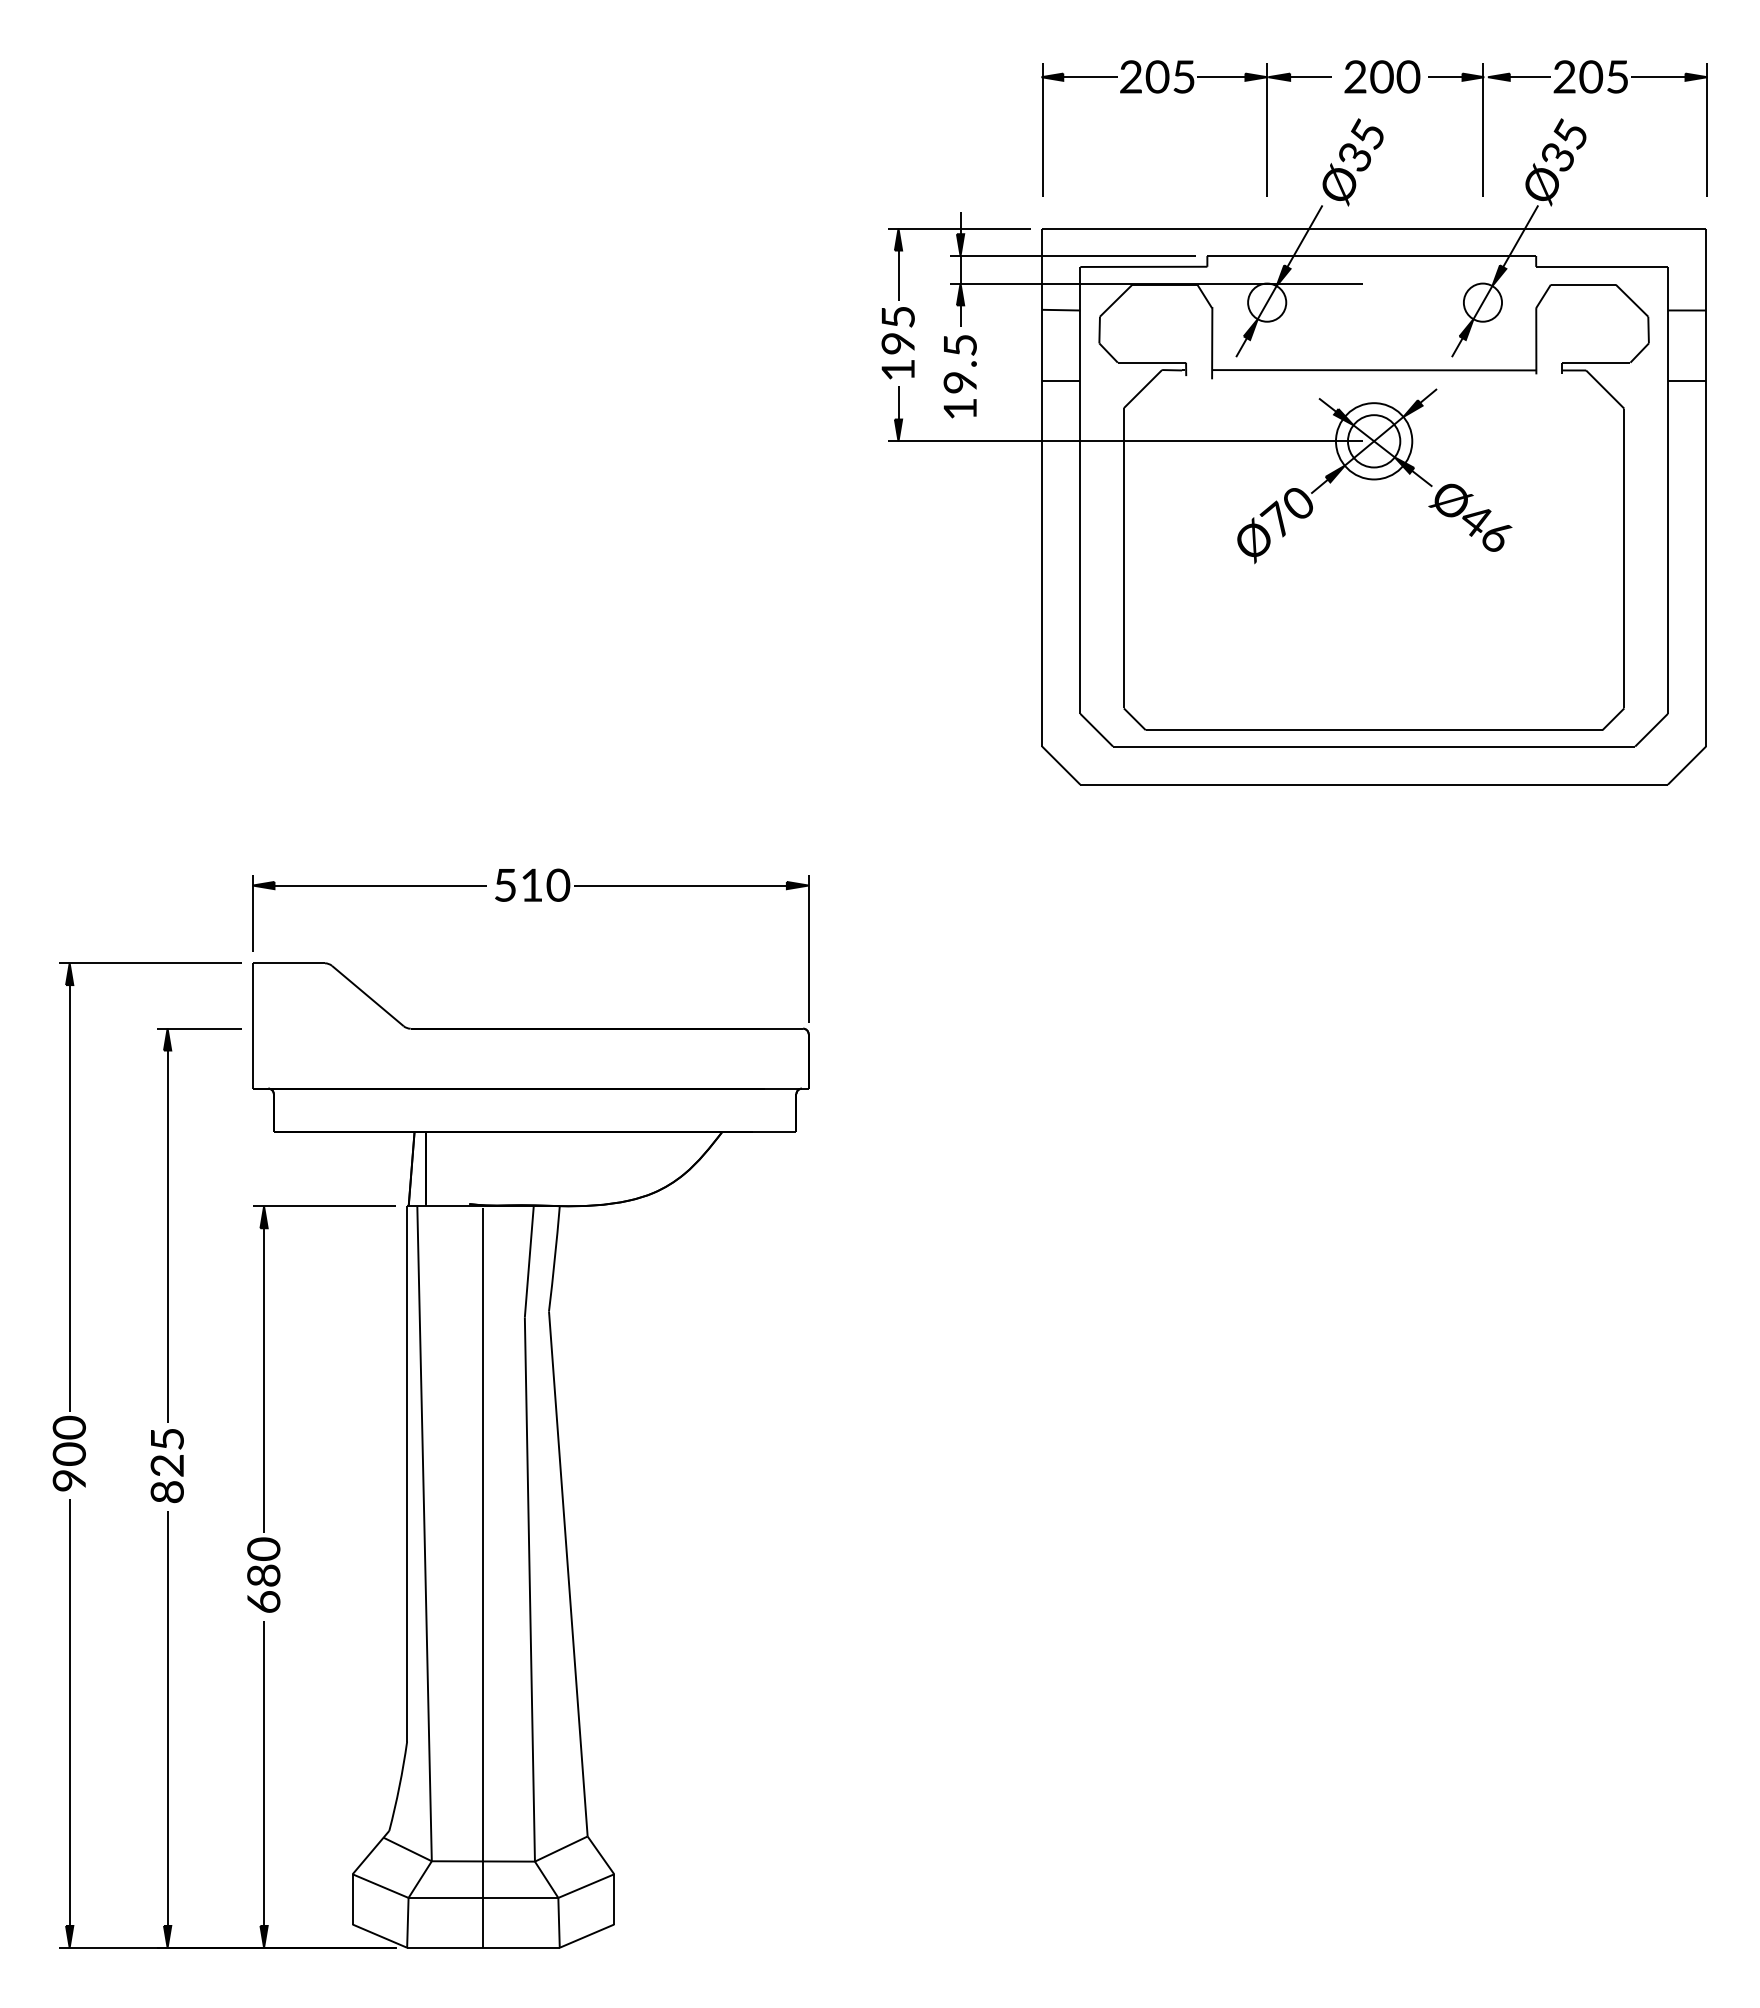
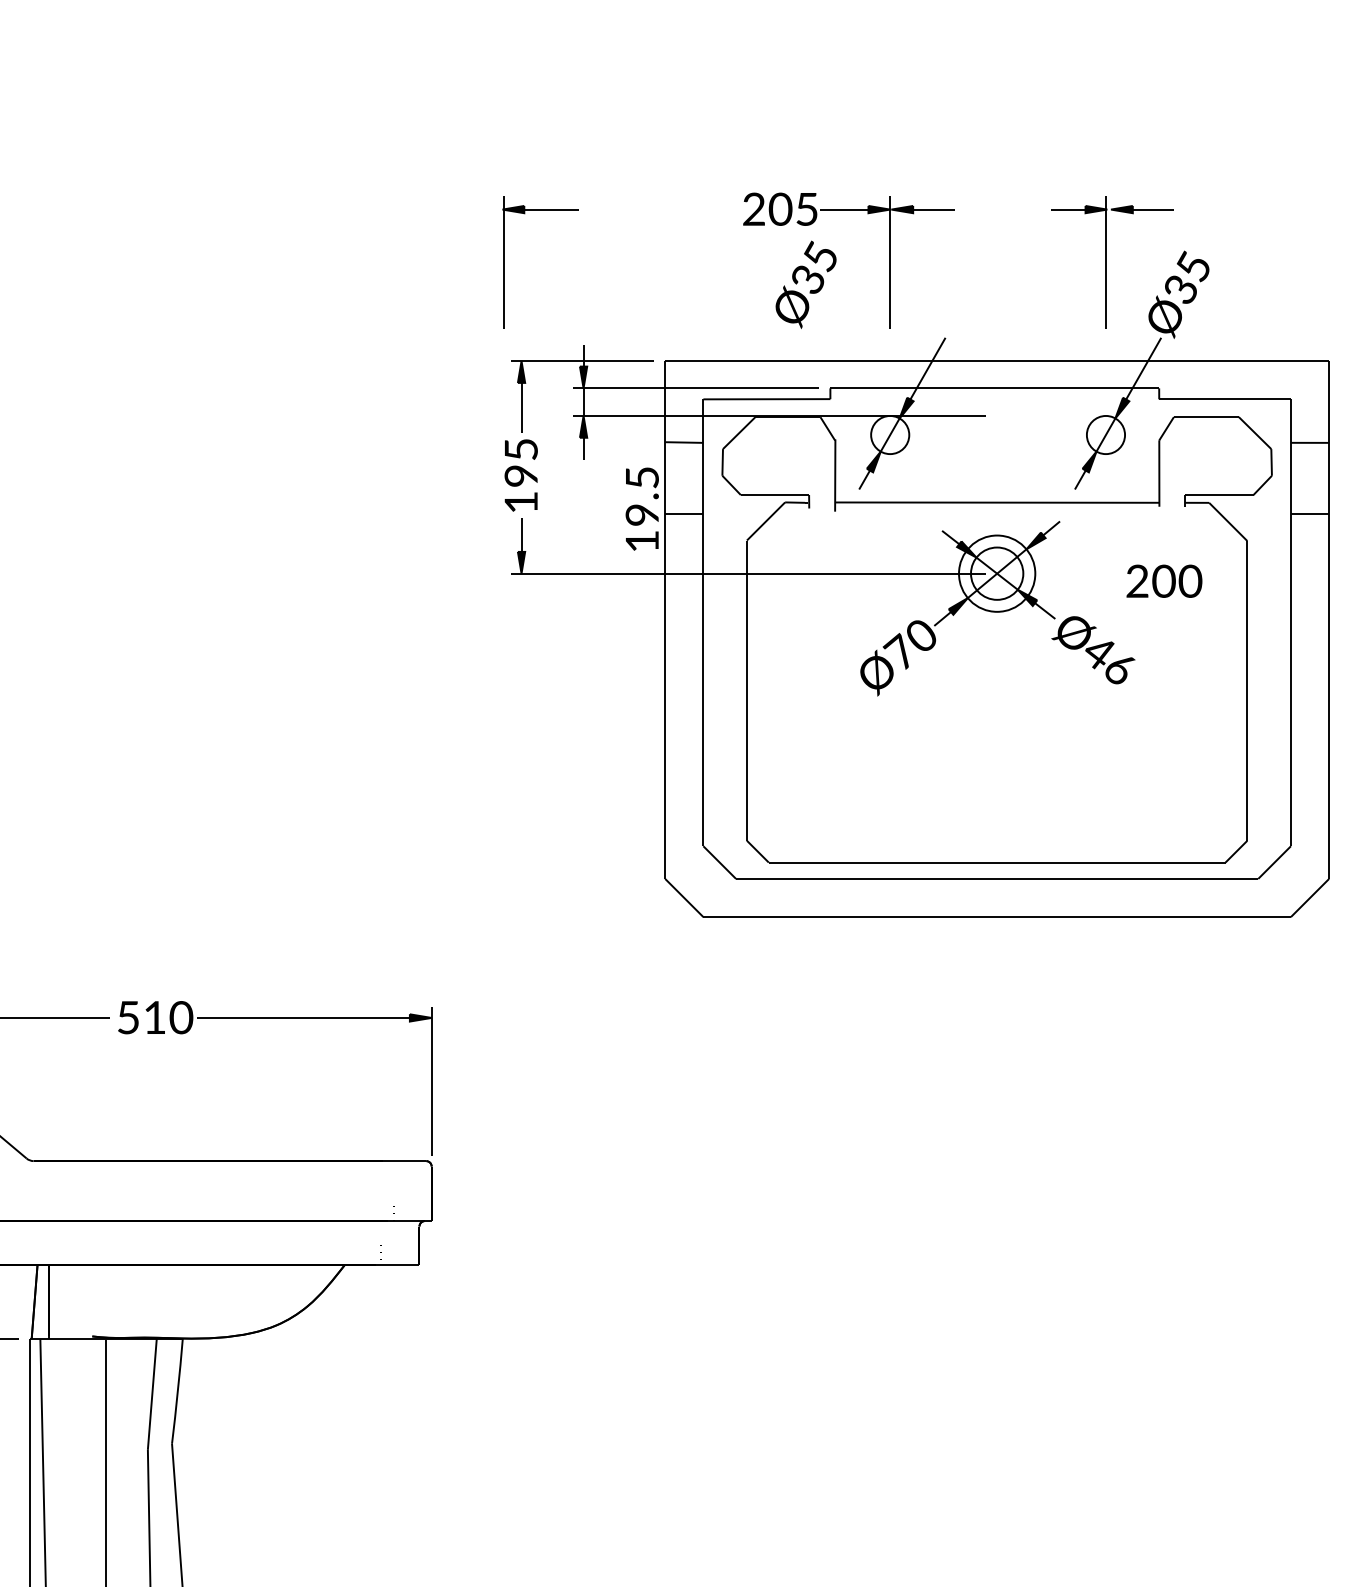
text: (1382, 76) -> (1164, 580), moved
part: (1619, 93) -> (1242, 225), removed
part: (1043, 129) -> (504, 261), moved
text: (1352, 162) -> (805, 284), moved
text: (959, 376) -> (641, 508), moved

